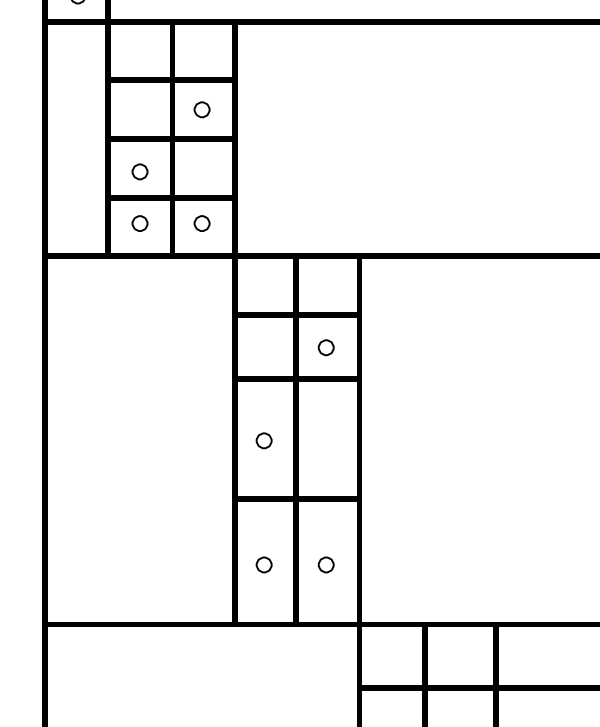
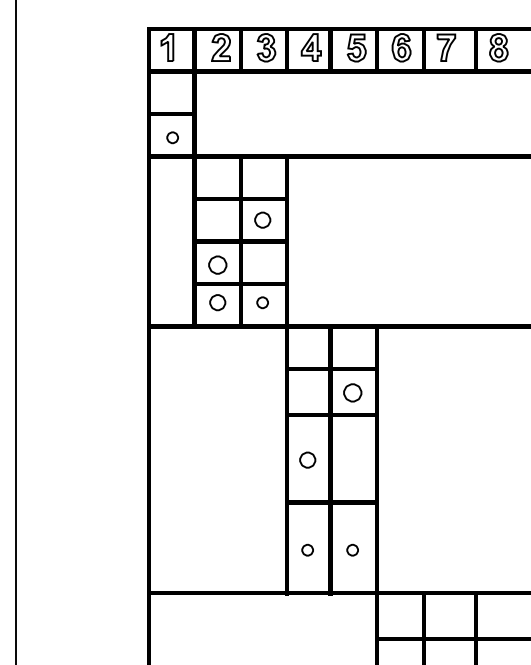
part: (201, 110) -> (262, 220), size x1.4
part: (139, 172) -> (217, 265), size x1.6
part: (139, 223) -> (217, 302), size x1.4
part: (326, 347) -> (352, 392), size x1.6
part: (263, 441) -> (307, 460), size x1.4

